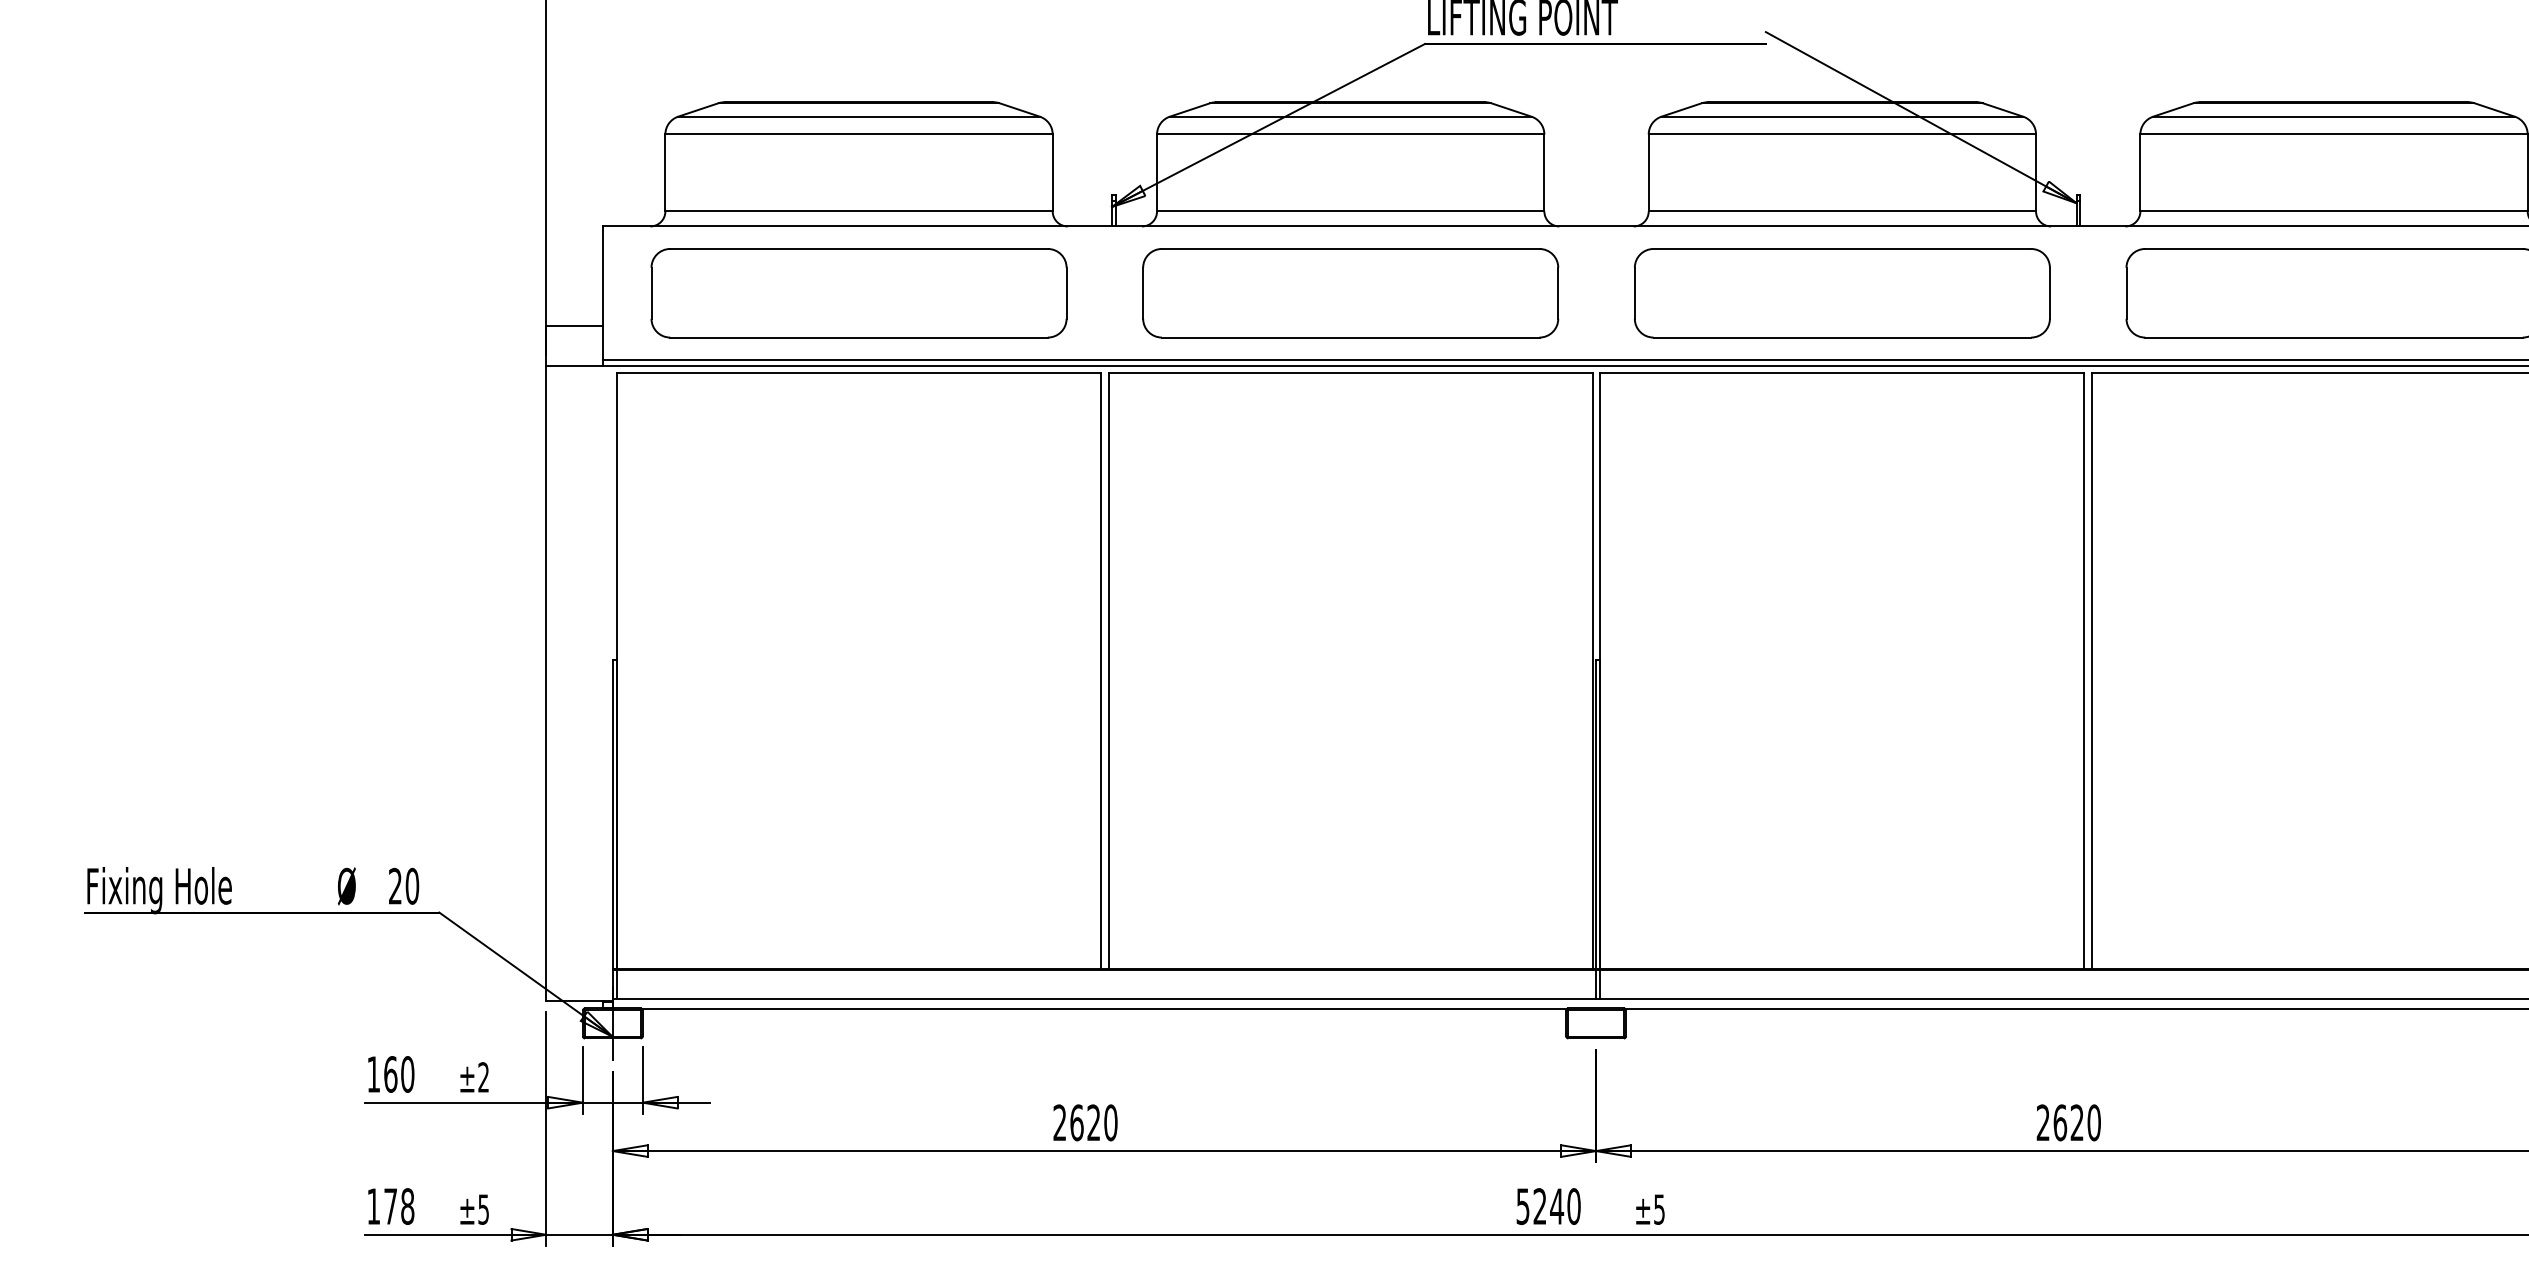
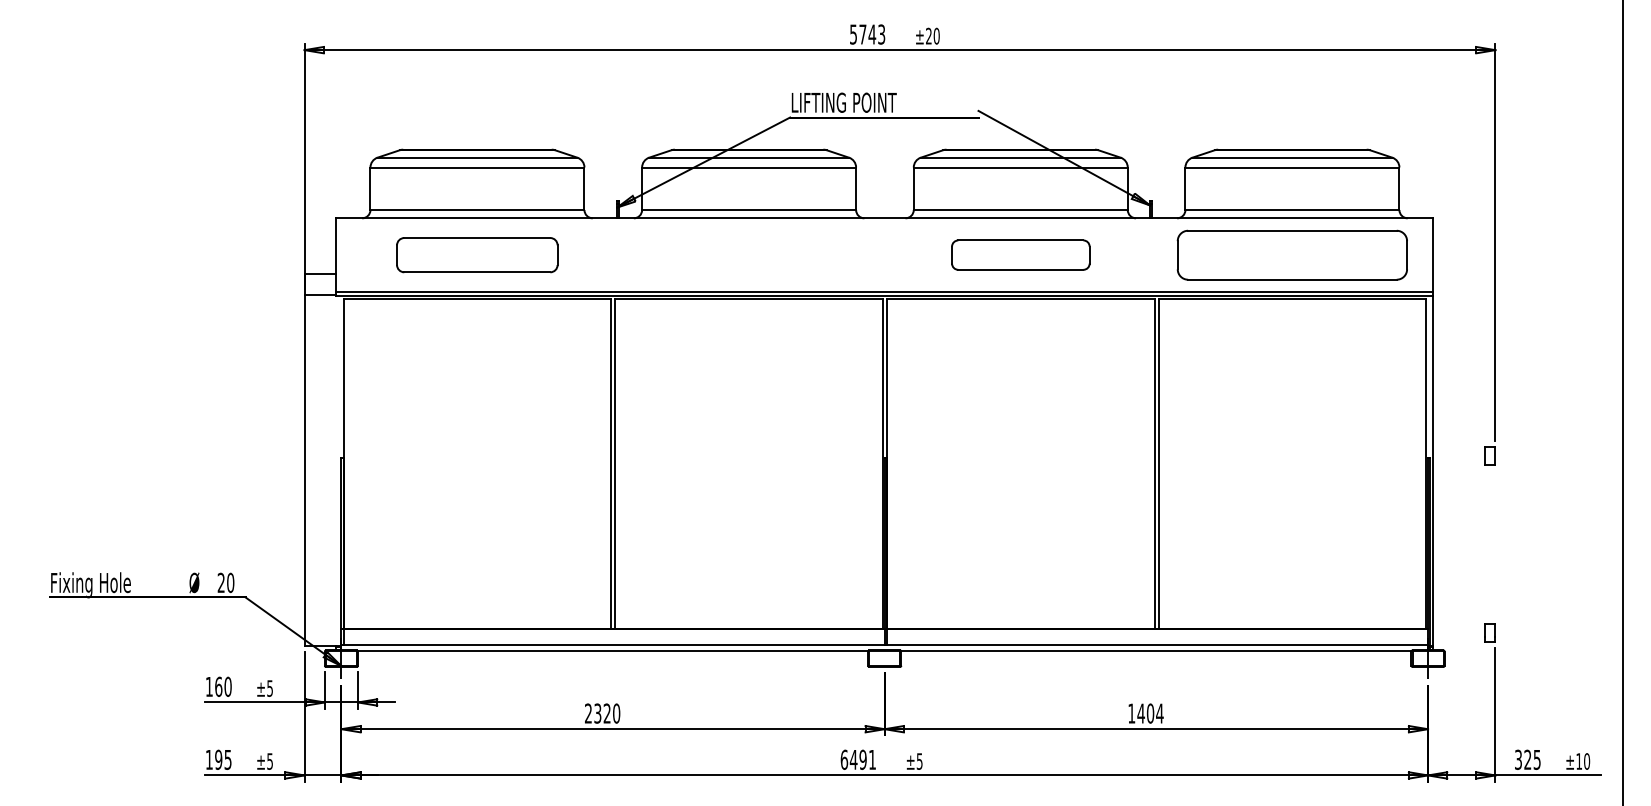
part: (857, 291) -> (476, 254), size x0.7
part: (1349, 291) -> (748, 254), removed
part: (1841, 291) -> (1020, 254), size x0.6
text: (482, 1077) -> (269, 688), ±2 -> ±5
text: (1076, 1122) -> (597, 713), 2620 -> 2320
text: (2068, 1122) -> (1145, 713), 2620 -> 1404
text: (399, 1205) -> (223, 759), 178 -> 195
text: (1548, 1205) -> (858, 759), 5240 -> 6491

